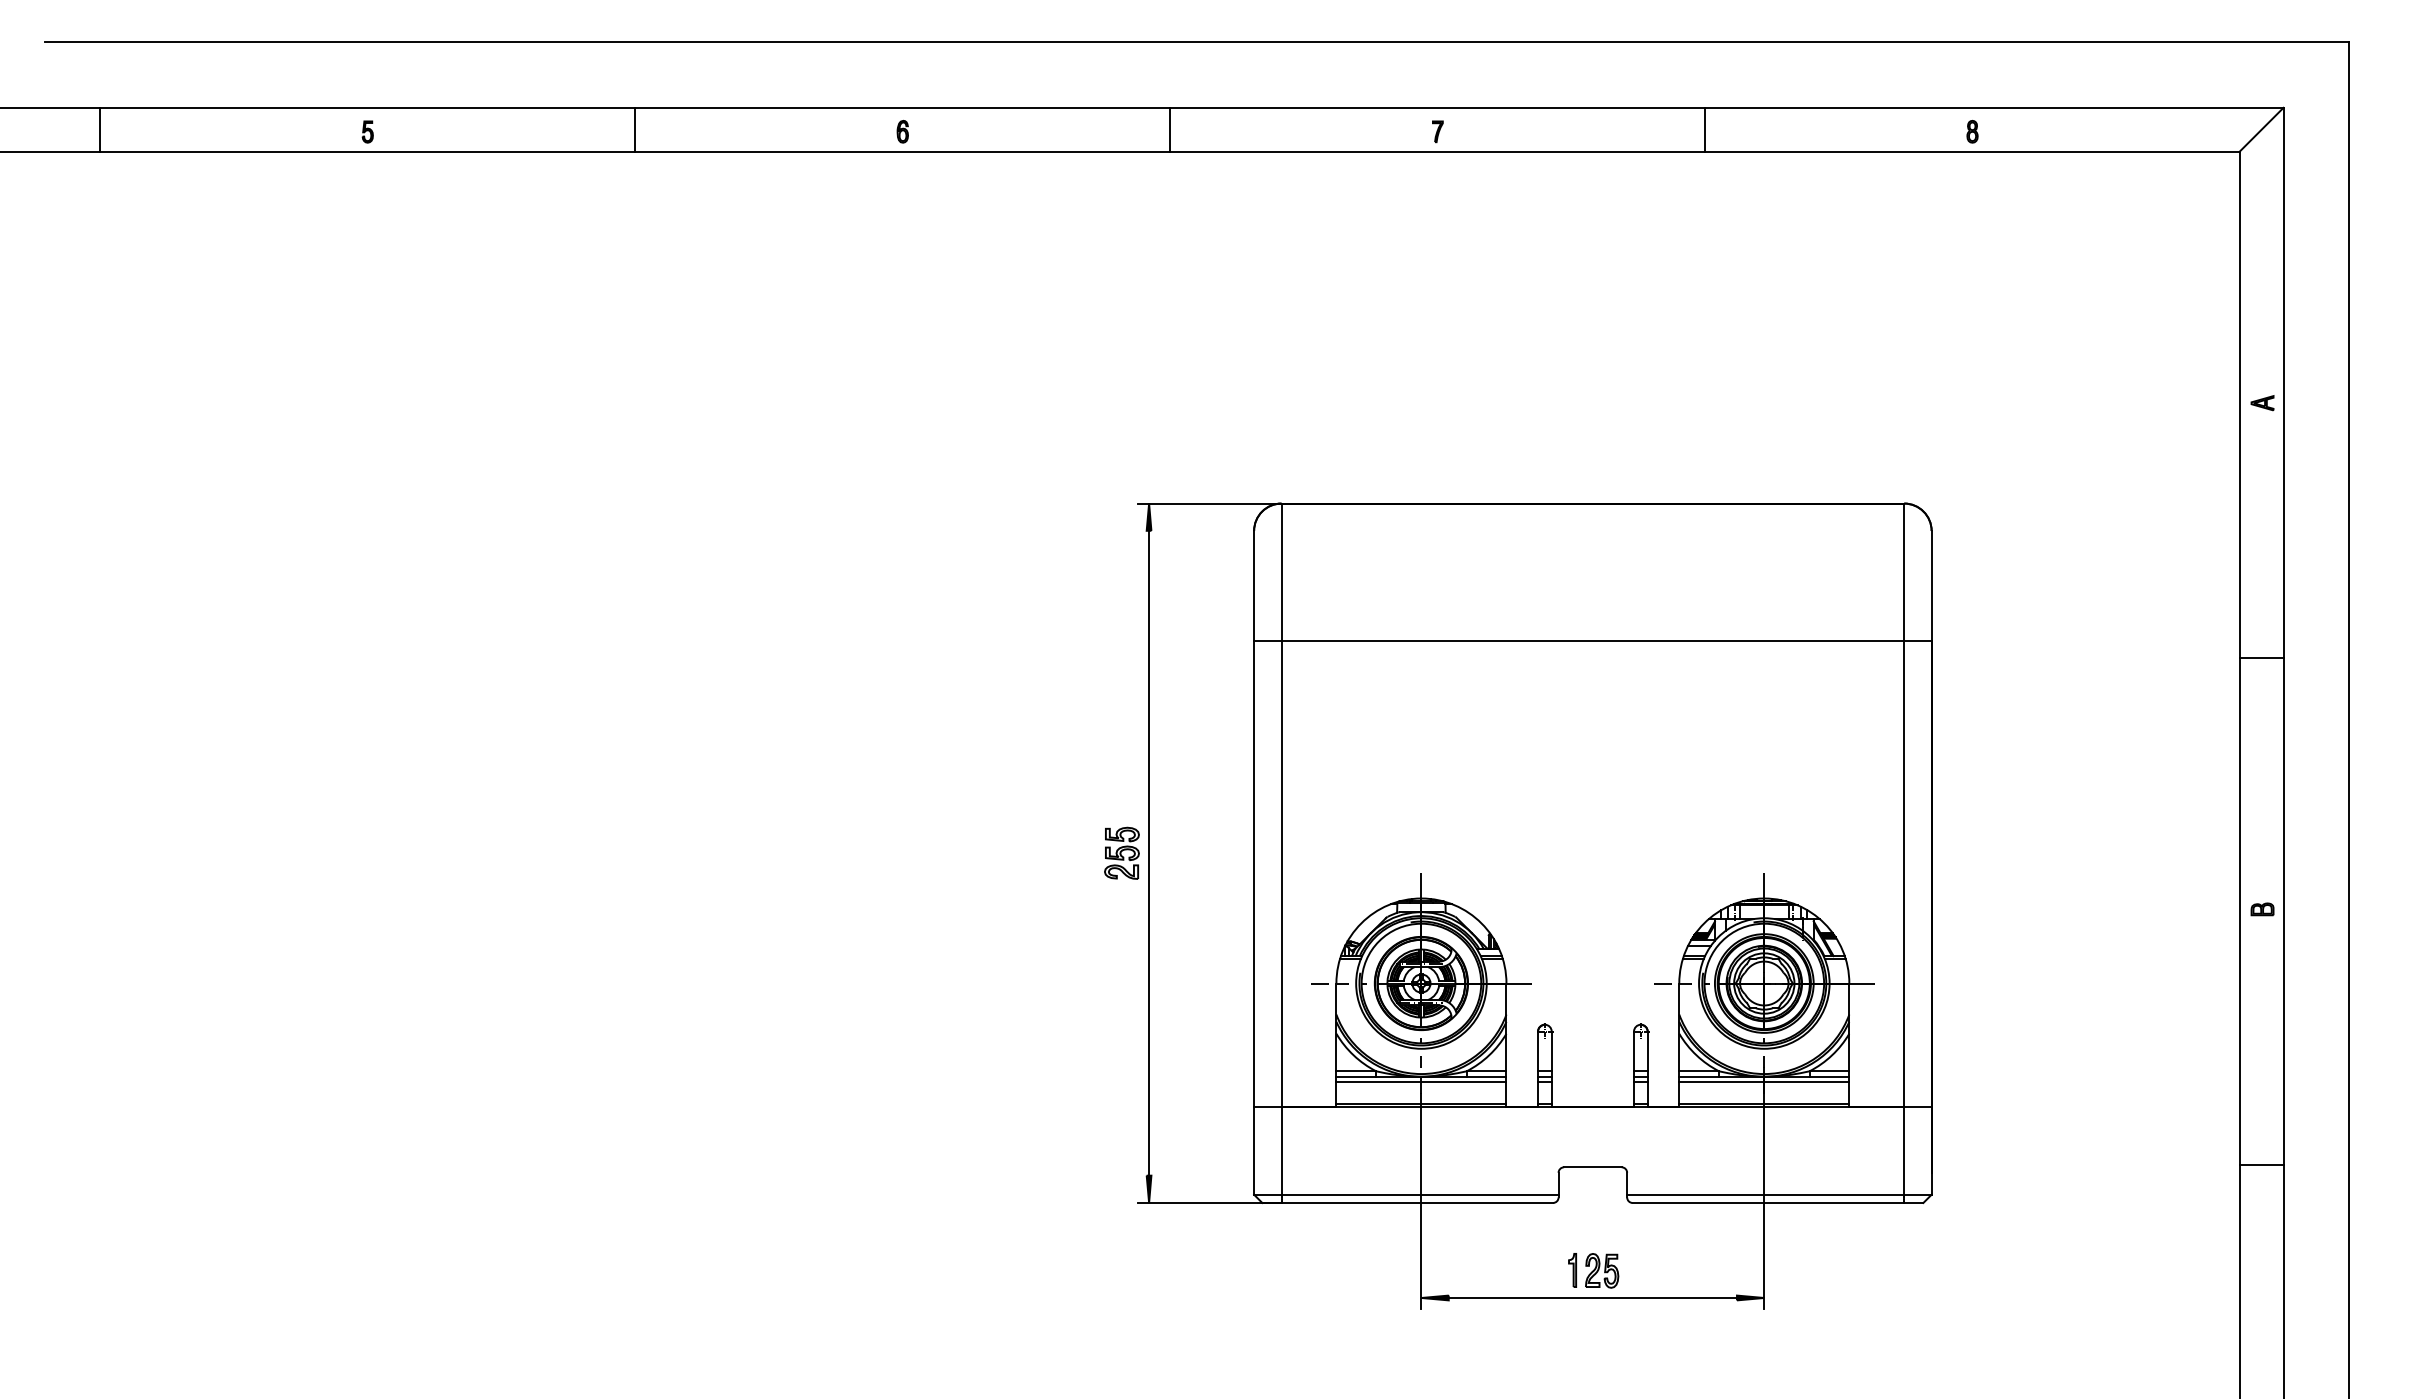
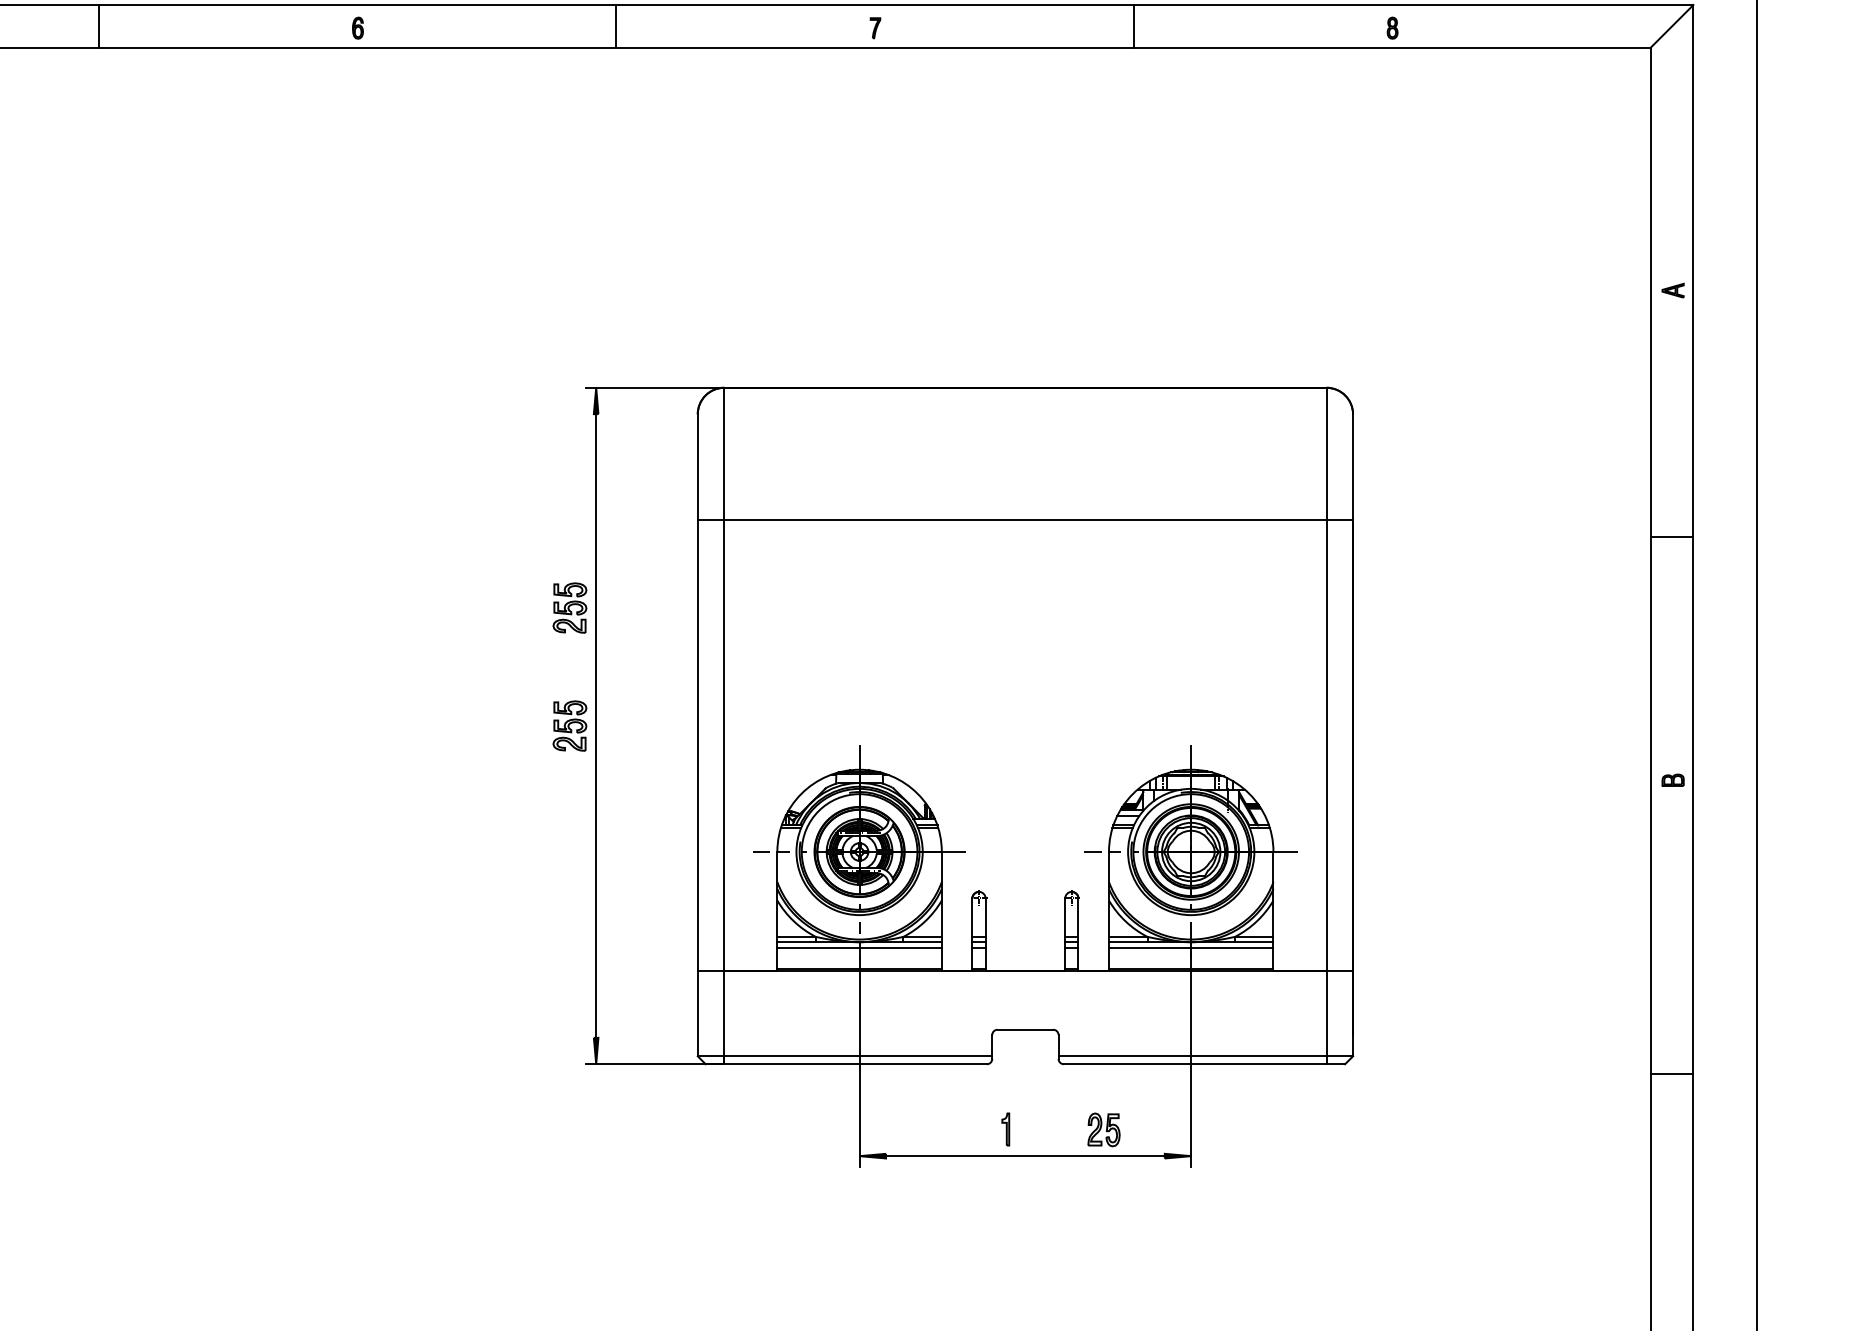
part: (1121, 730) -> (569, 607), added
line: (2261, 1164) -> (1672, 1073), moved
part: (1602, 1270) -> (1104, 1129), moved

